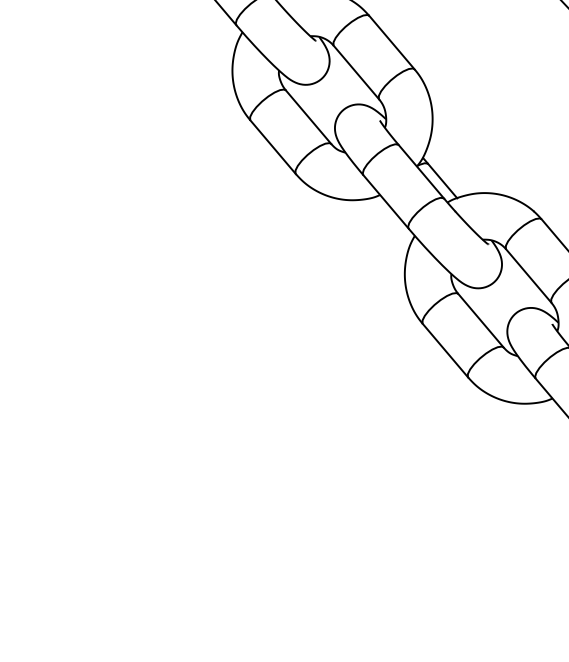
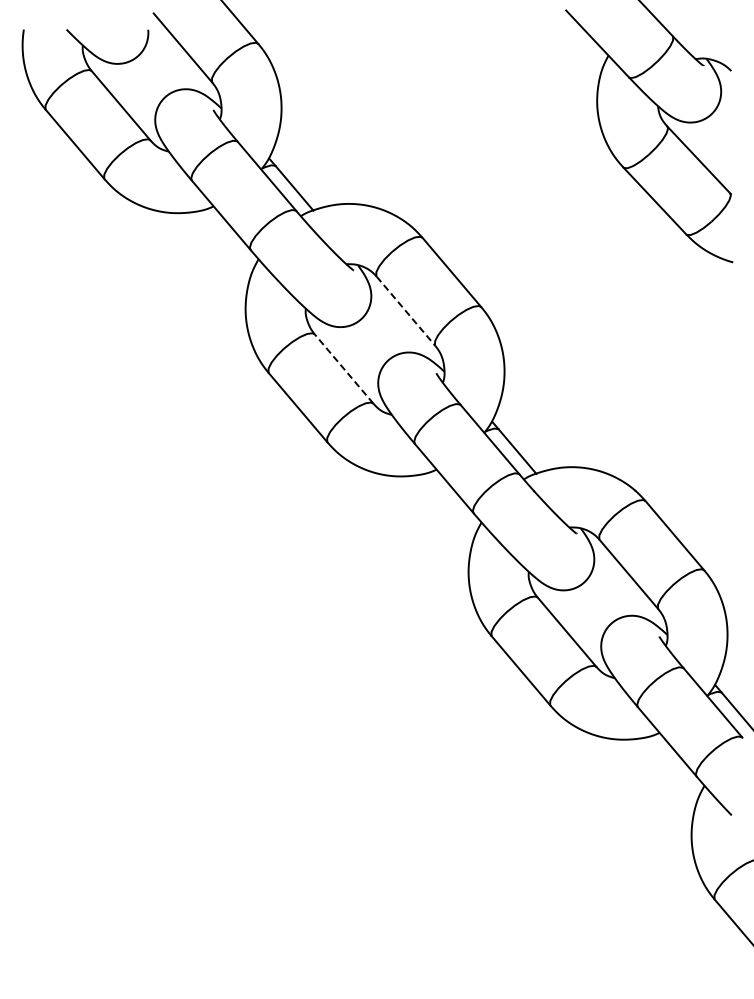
line: (356, 72) -> (406, 311), solid -> dashed
line: (308, 116) -> (343, 368), solid -> dashed

